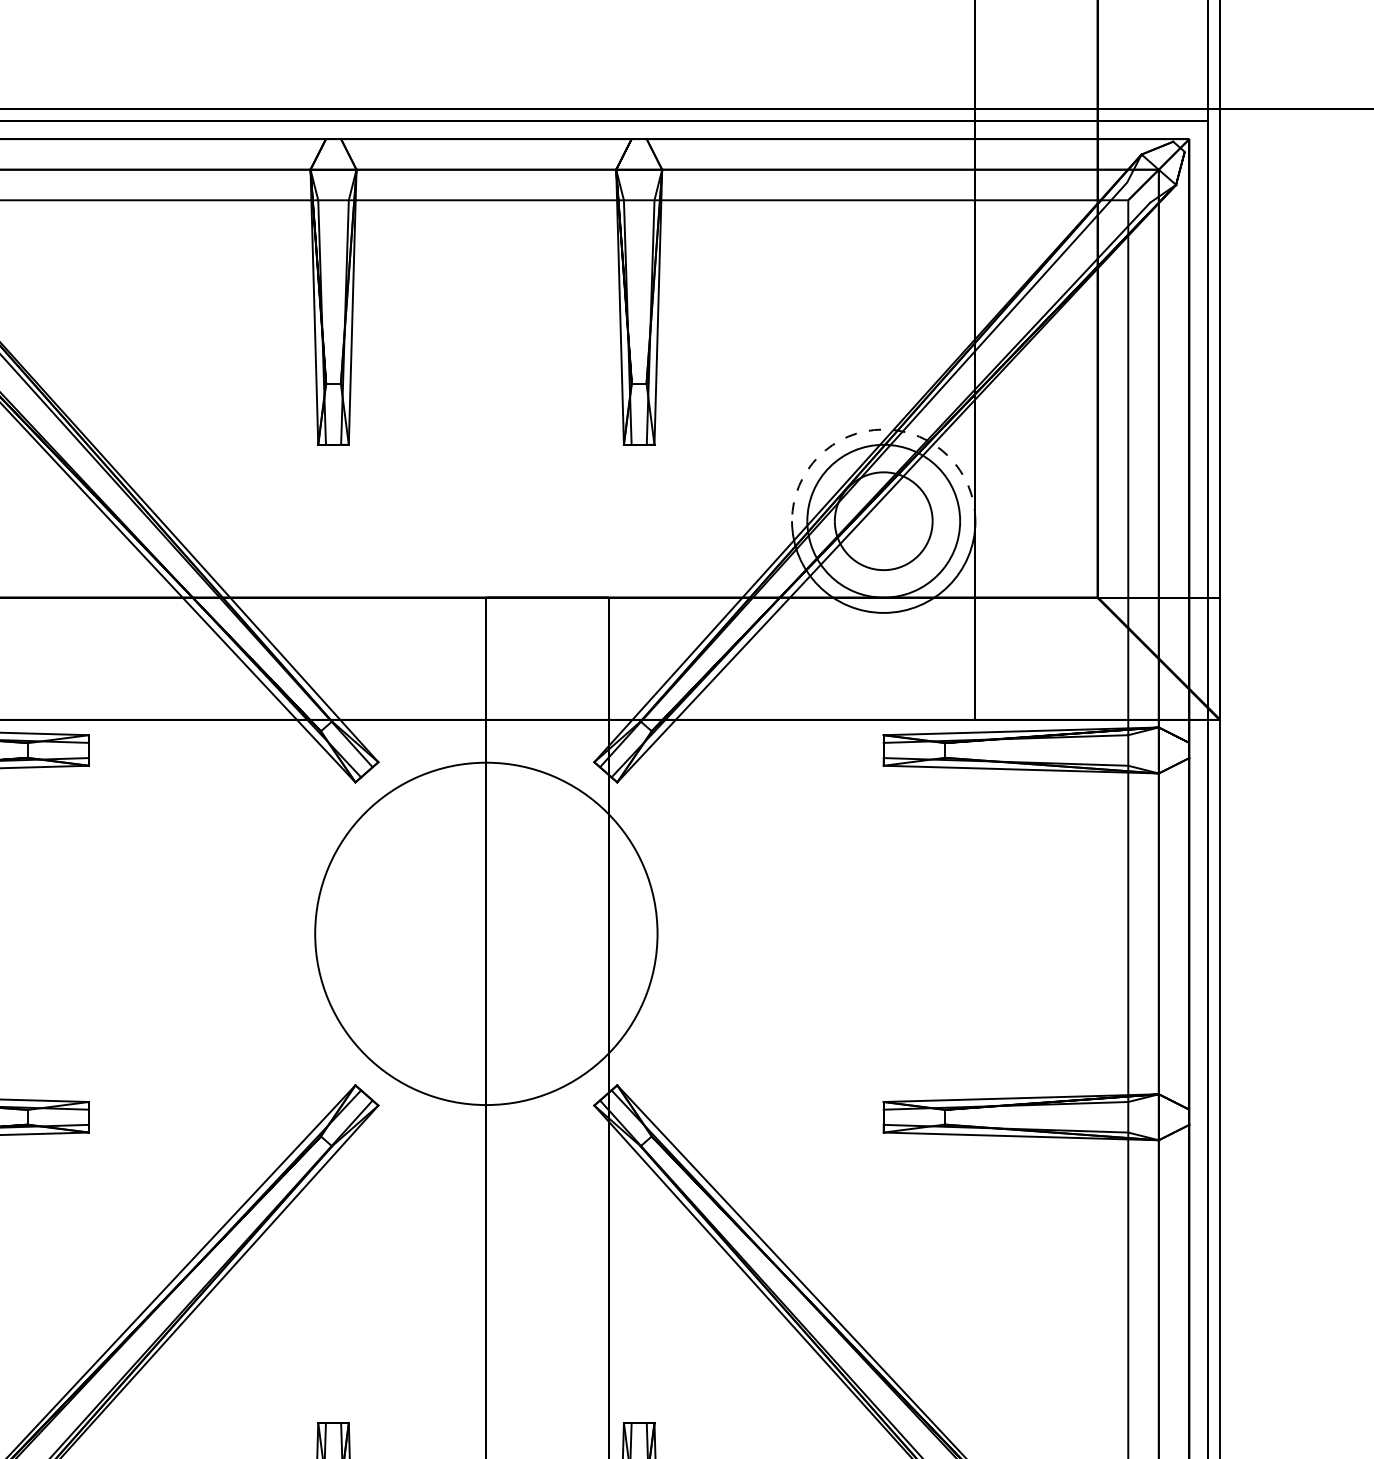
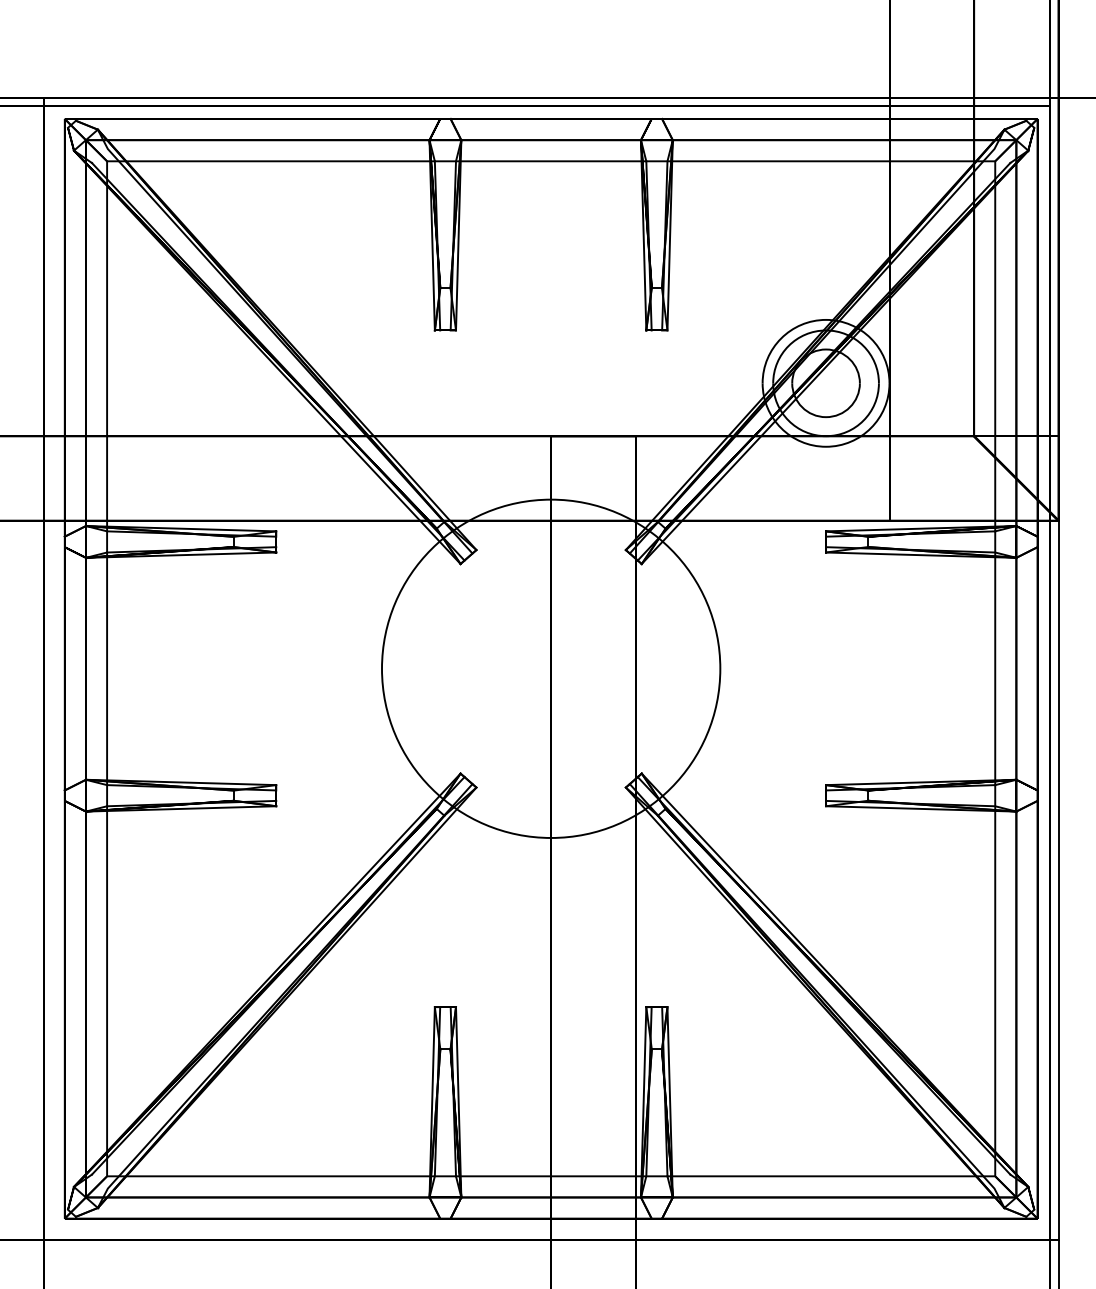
arc: (884, 428) -> (826, 319), dashed -> solid
circle: (486, 933) -> (551, 668), size x1.43

